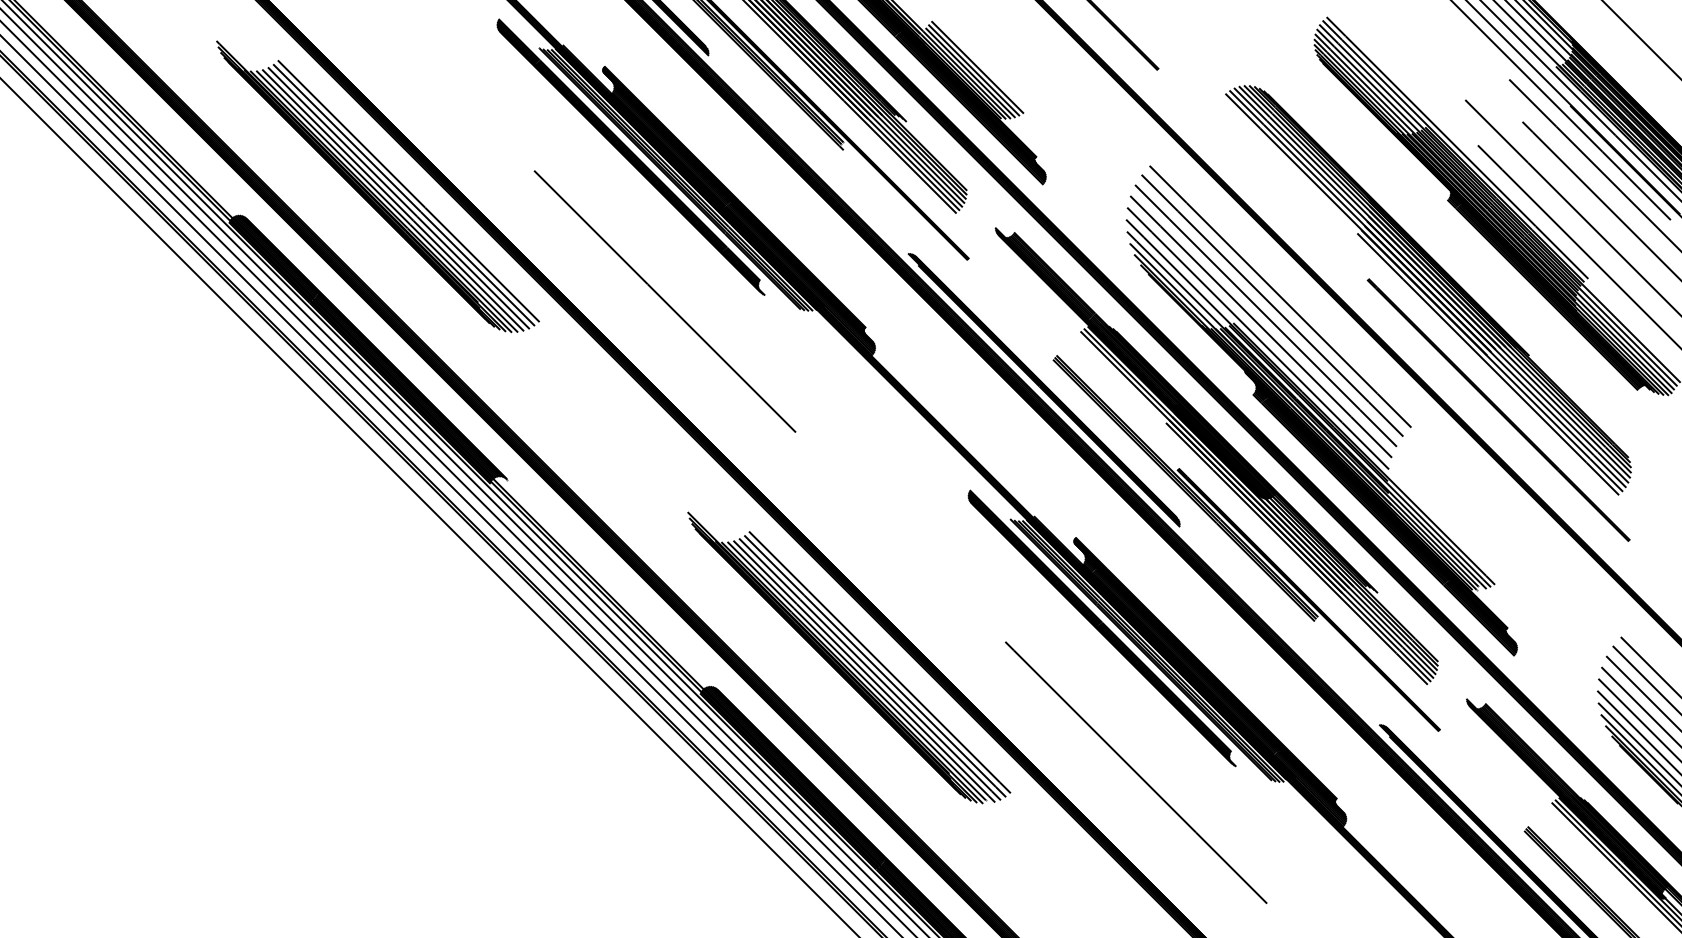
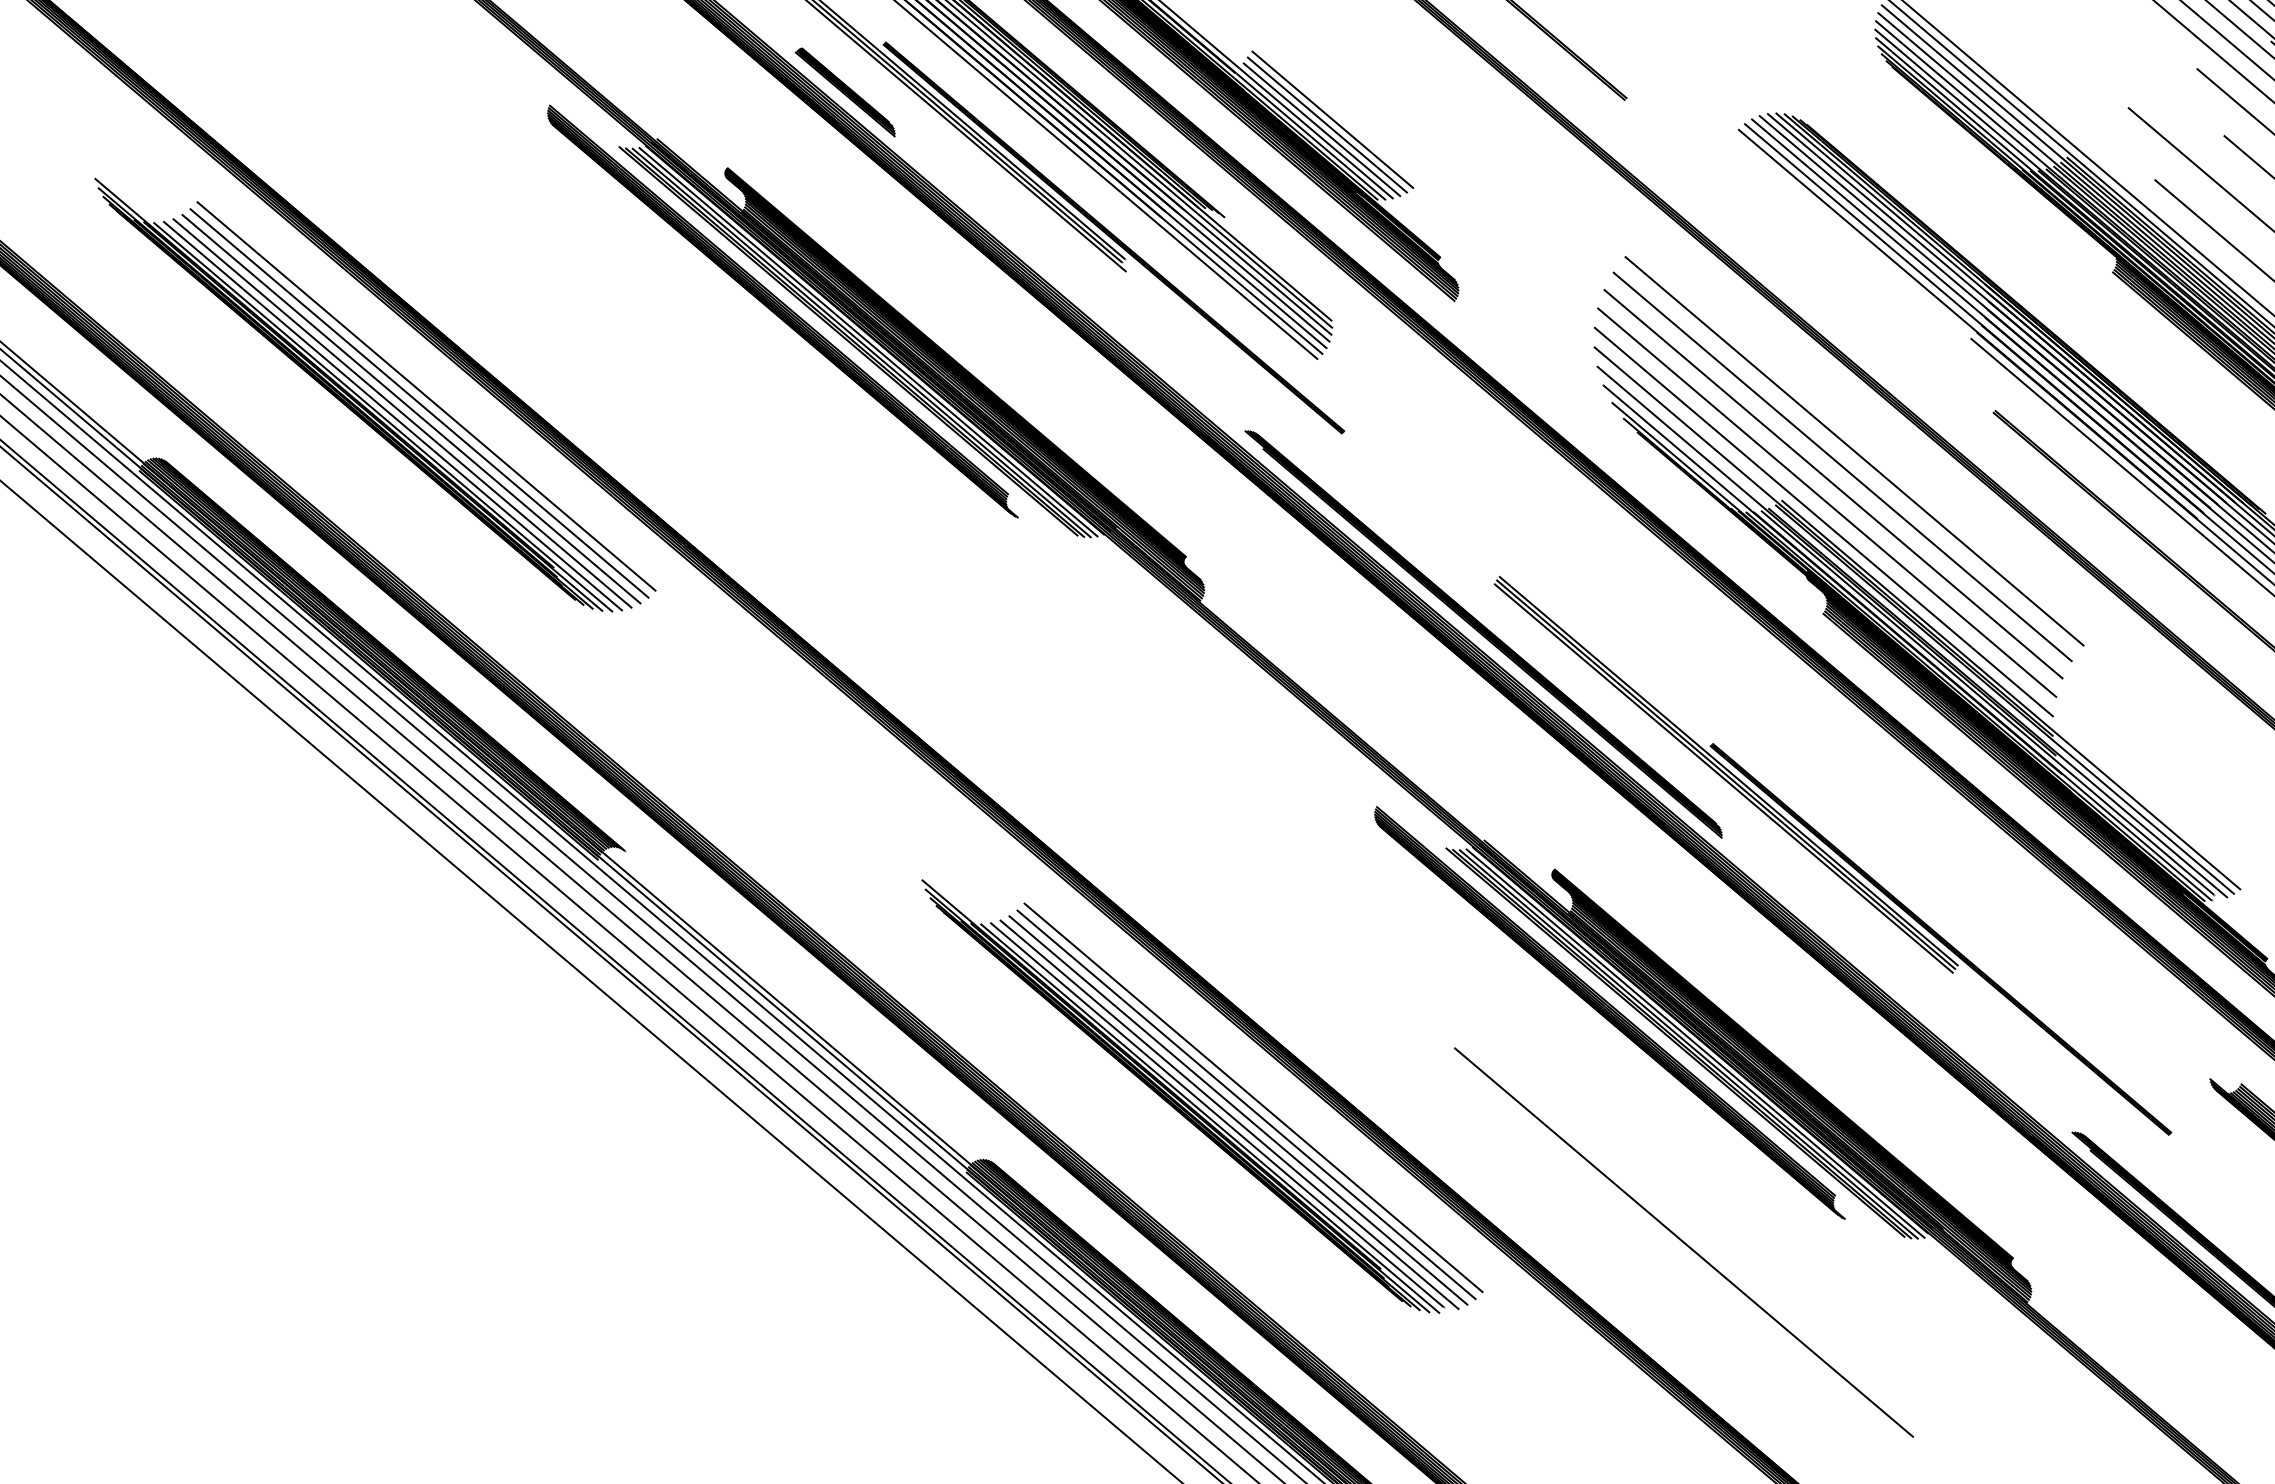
line: (664, 301) -> (856, 541), removed
part: (1216, 456) -> (1772, 718), removed

